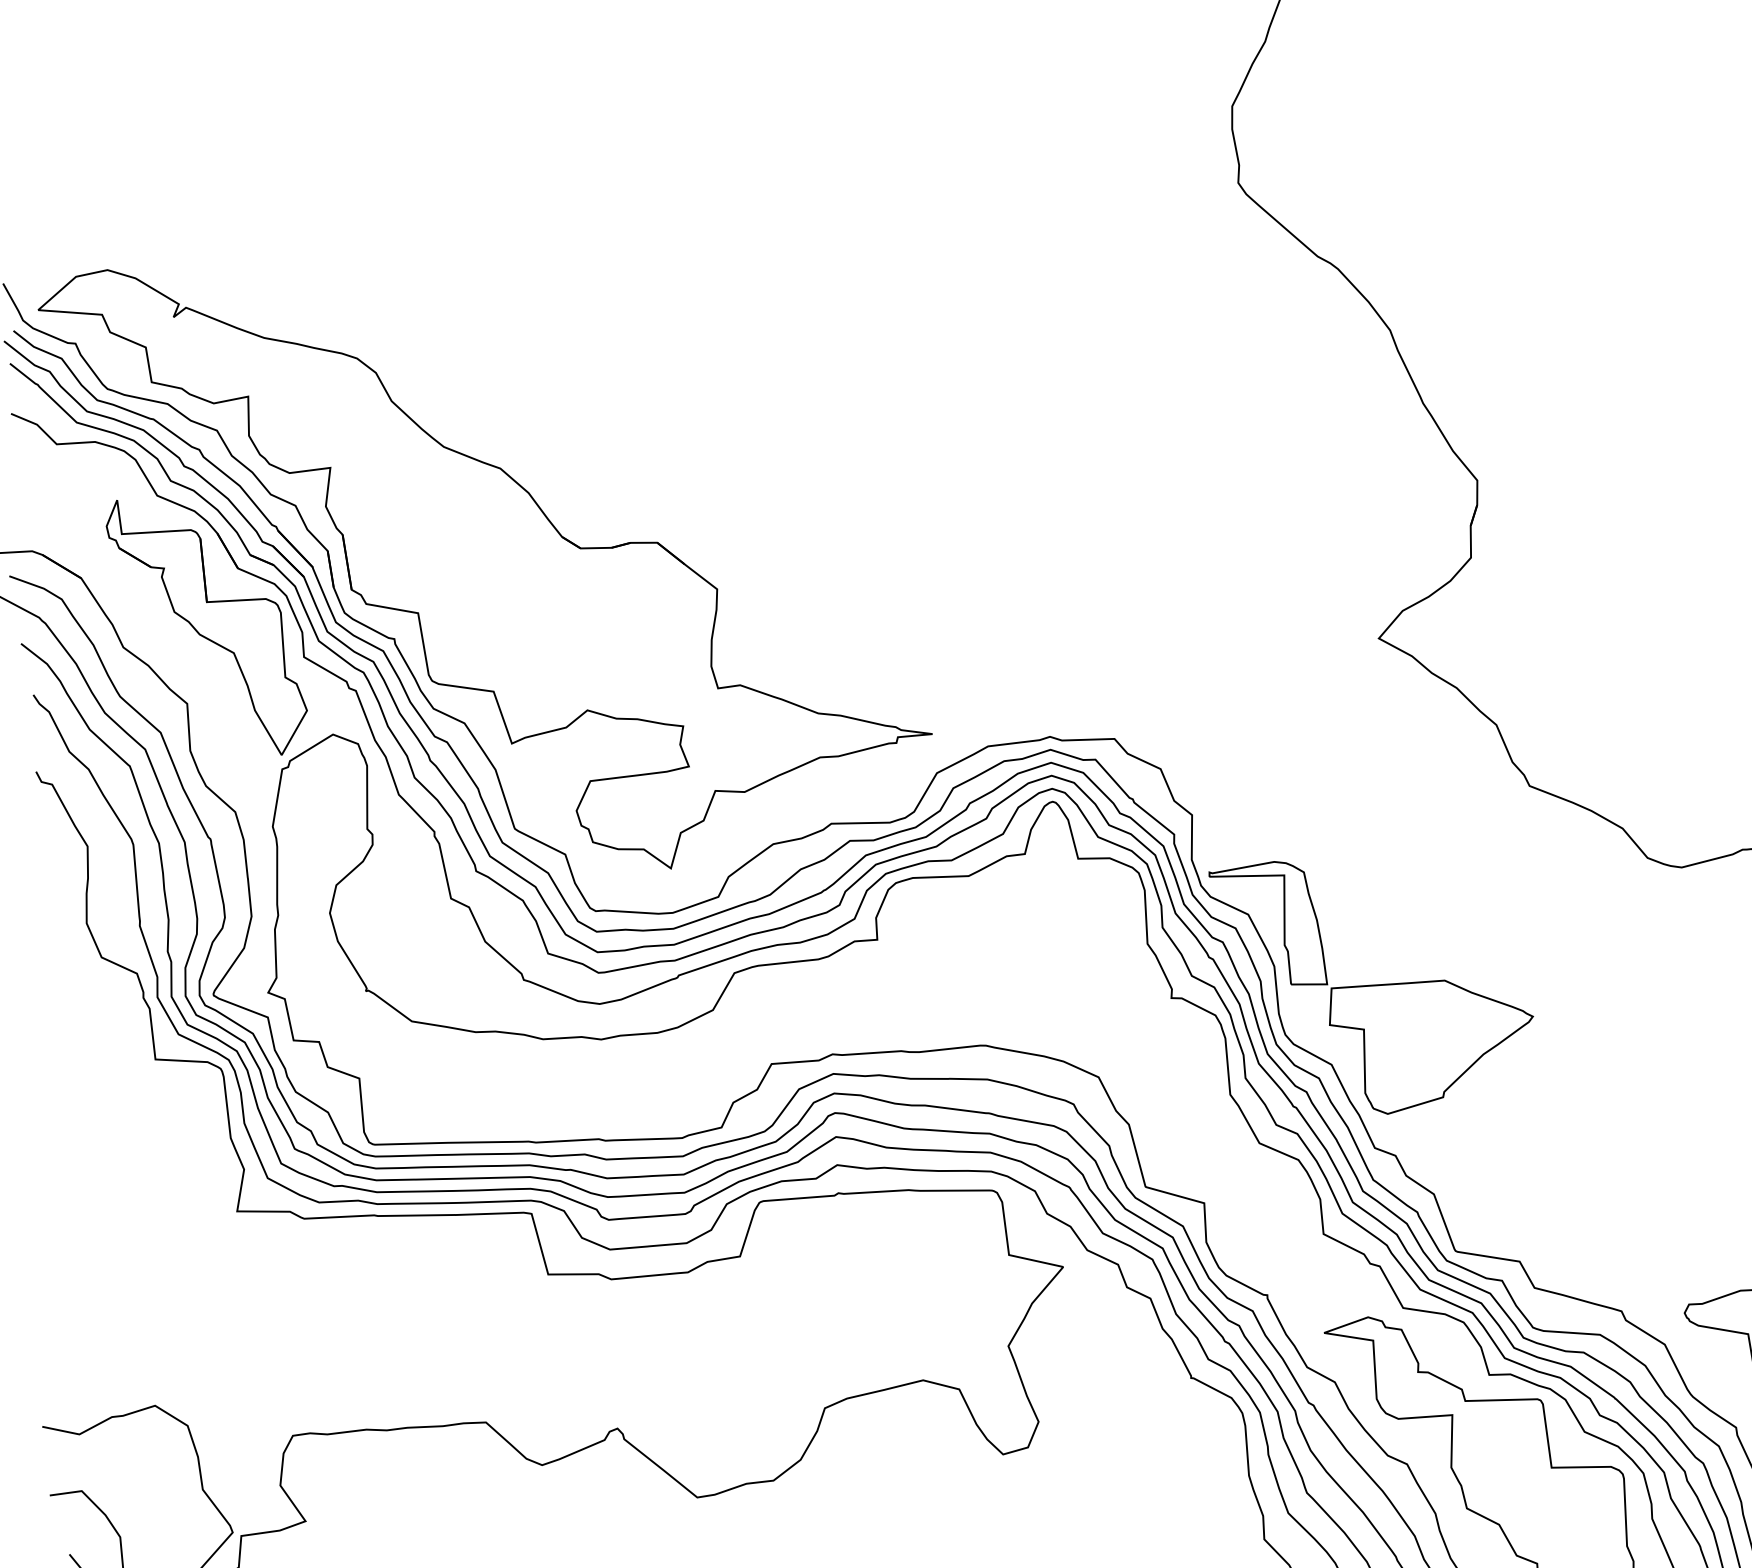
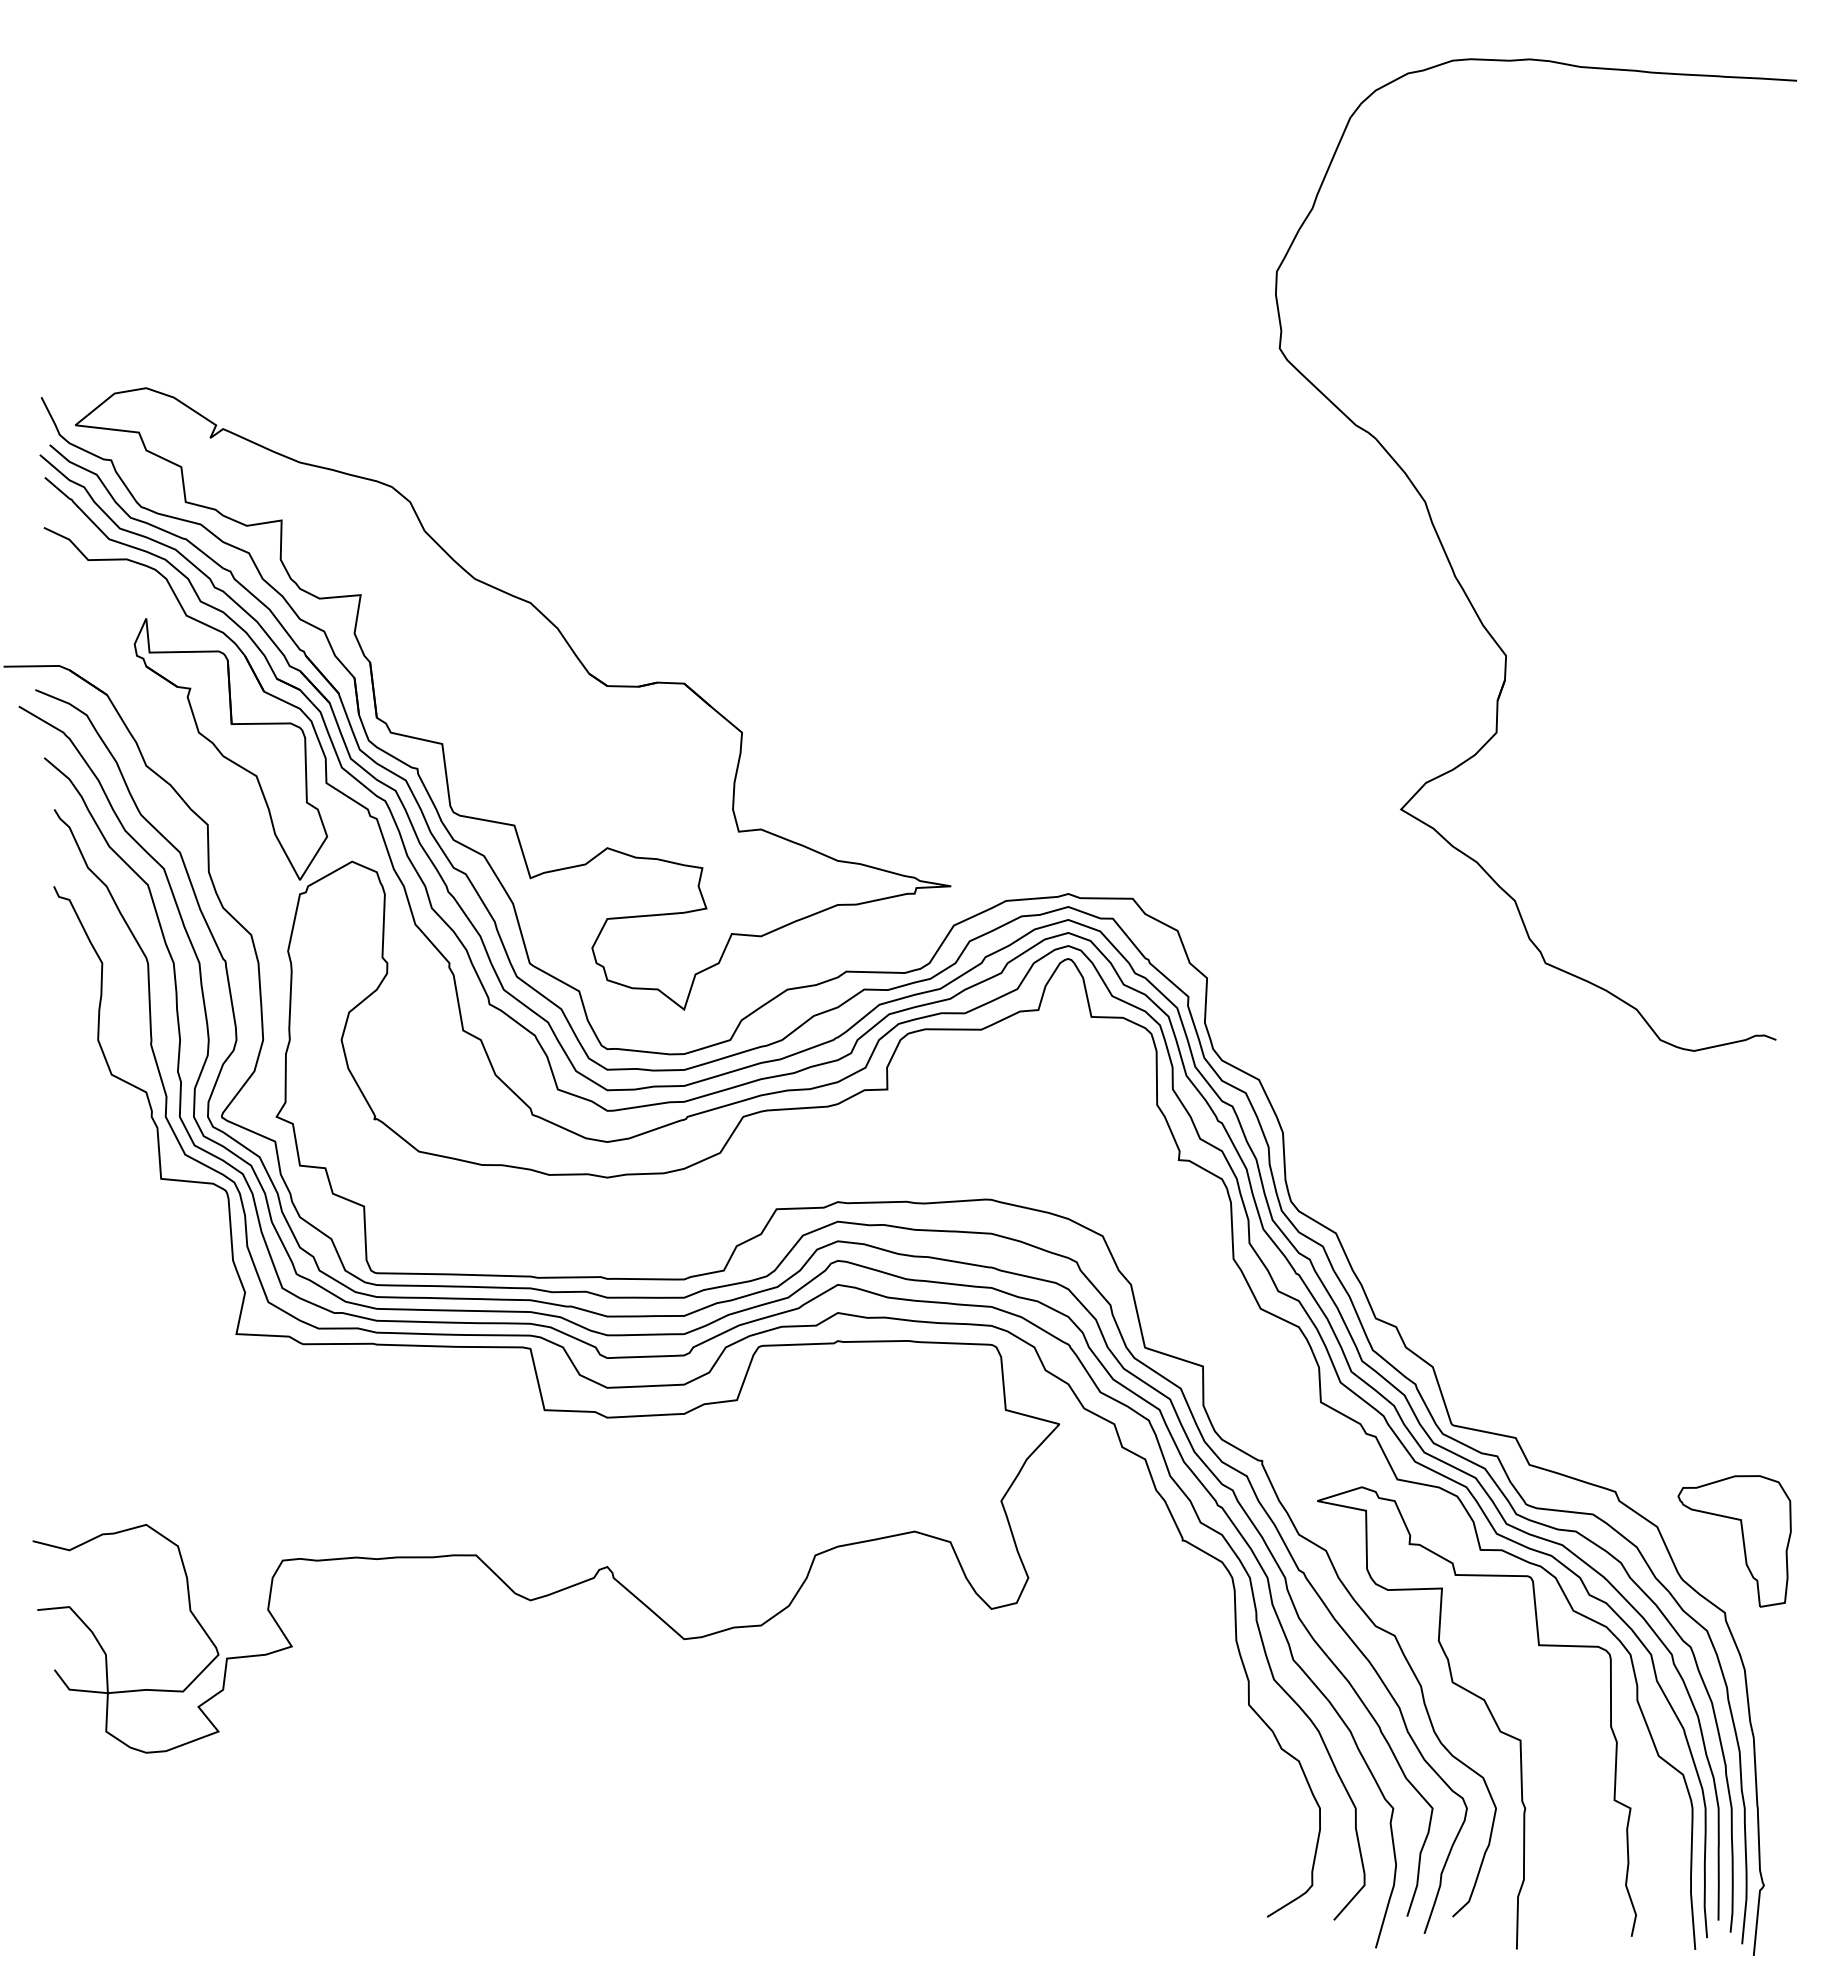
part: (1372, 986) -> (1380, 1156), removed

